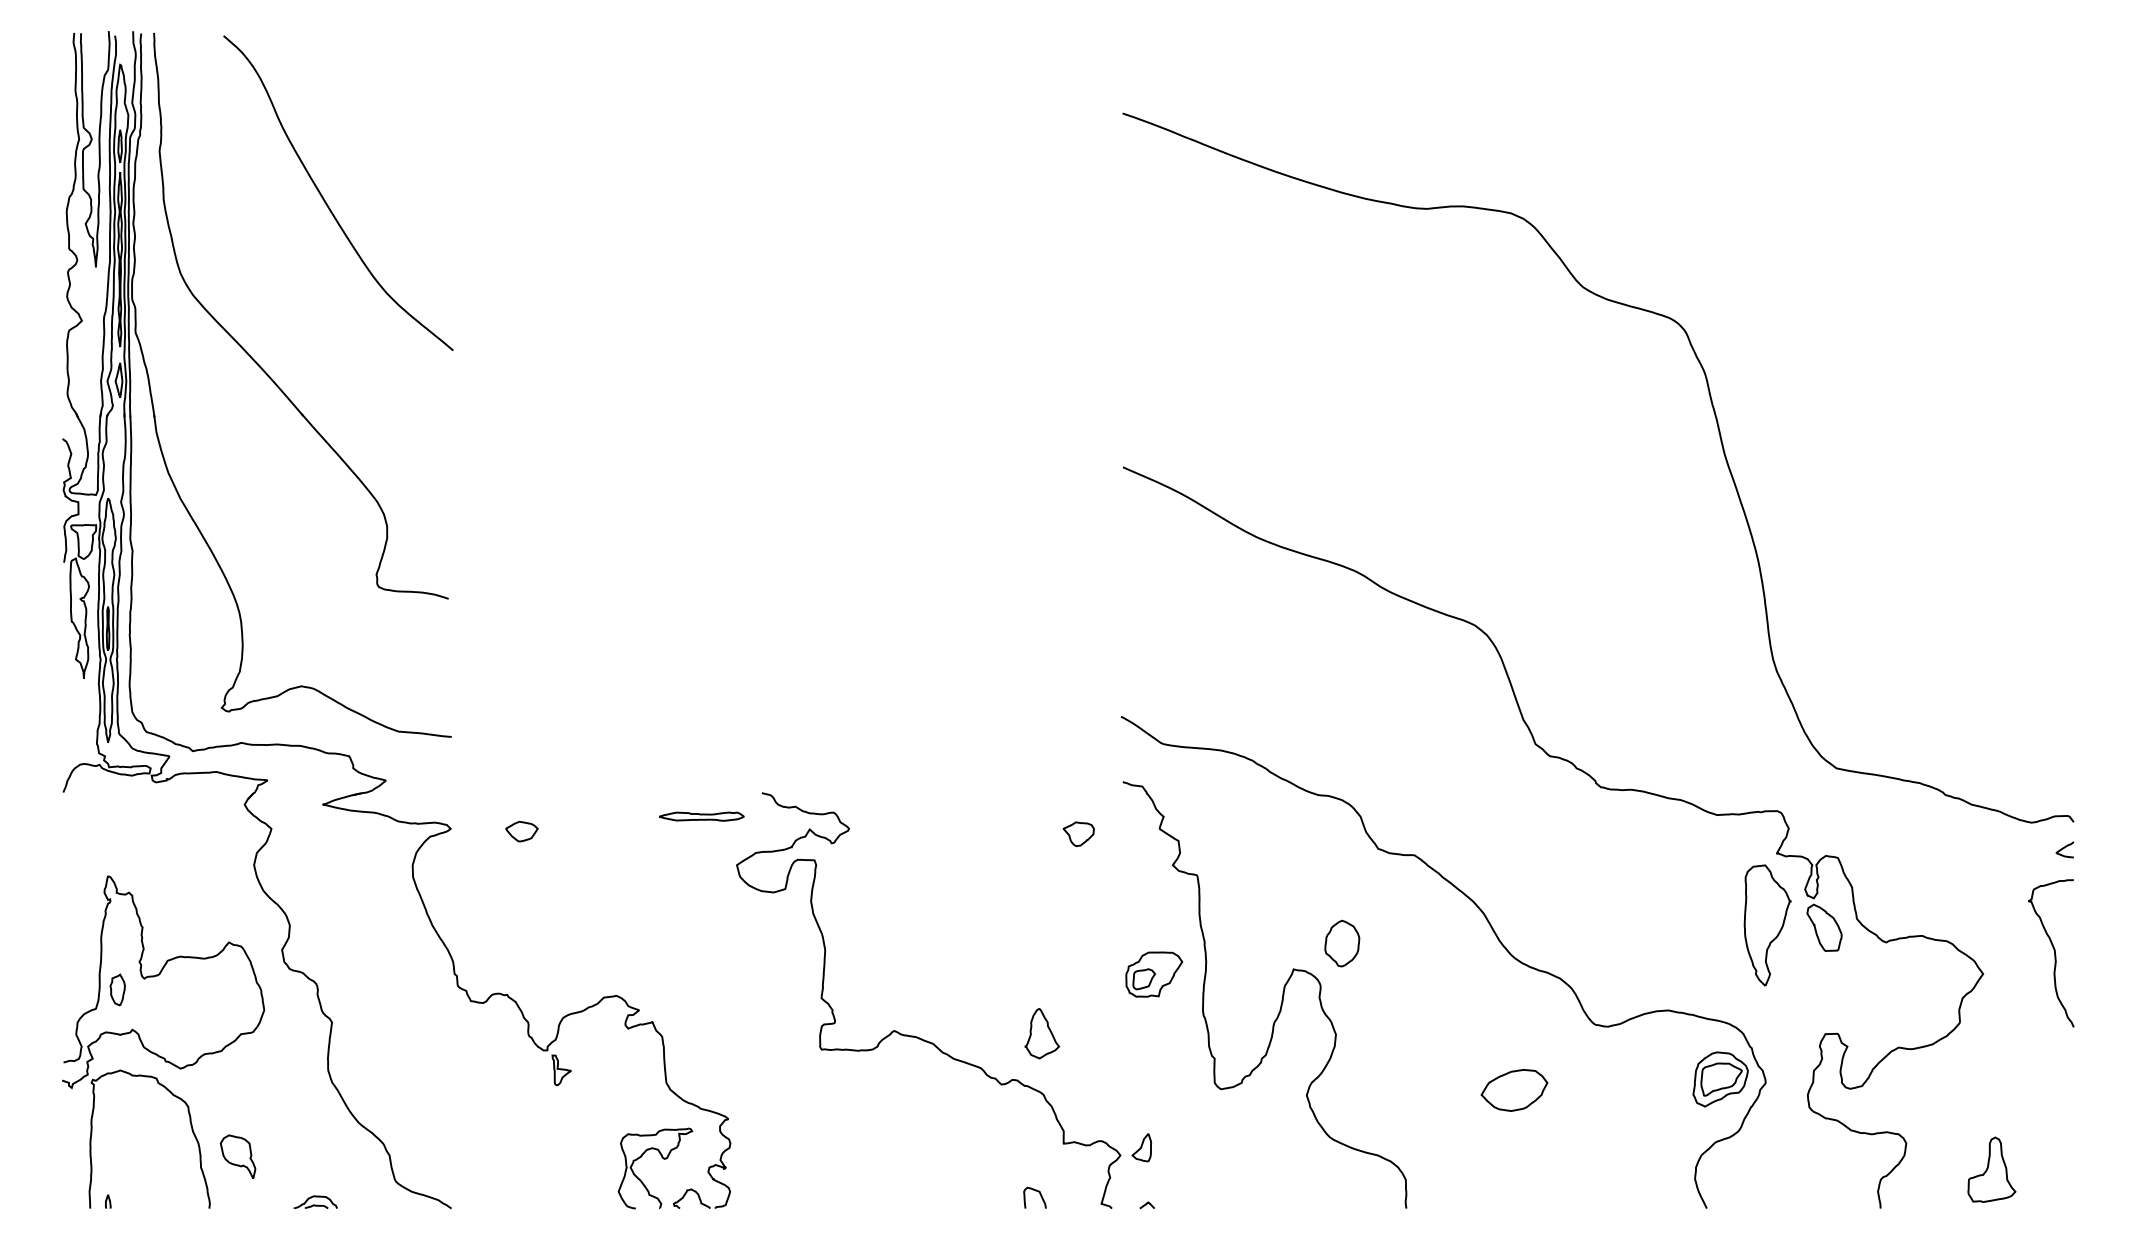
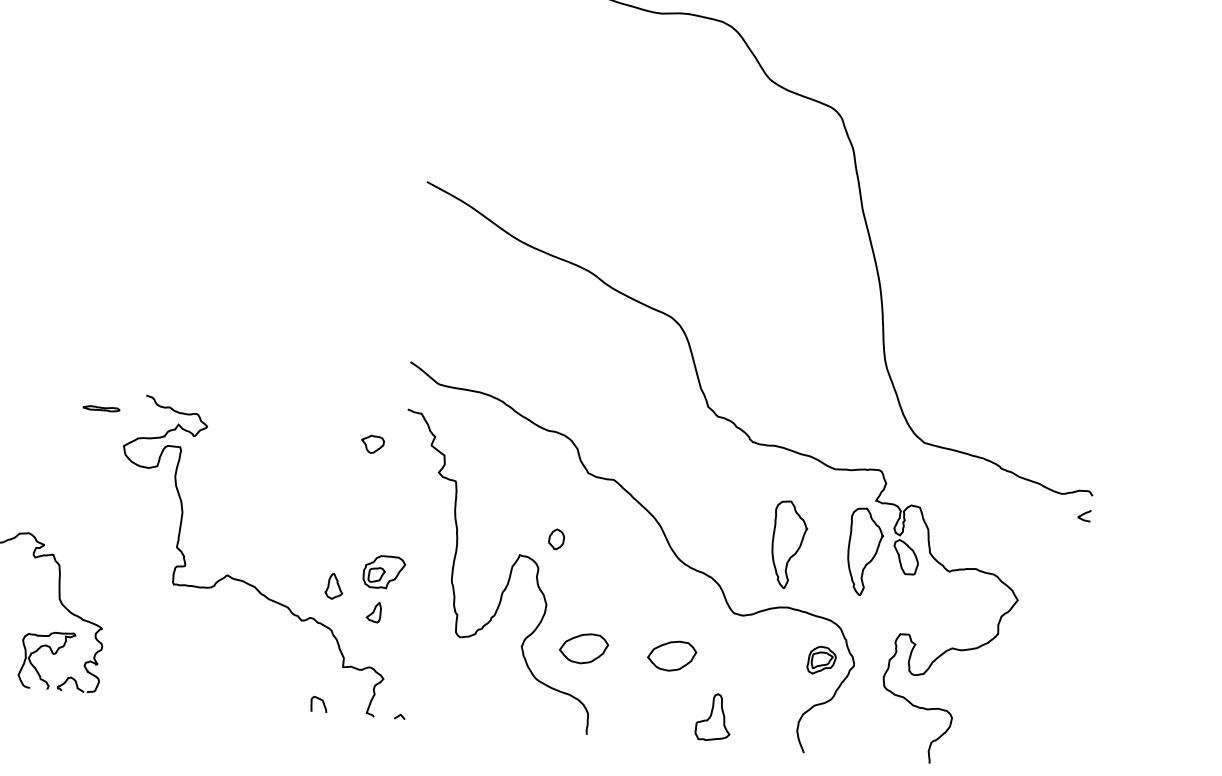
part: (701, 816) -> (101, 408), size x0.6
part: (1662, 924) -> (789, 545), added
part: (1342, 943) -> (556, 539), size x0.6
curve: (2054, 953) -> (1070, 589), removed
part: (1154, 974) -> (384, 572), moved
part: (1042, 1033) -> (334, 586), size x0.7
part: (1720, 1079) -> (821, 660), size x0.7
part: (1392, 1090) -> (583, 648), added
part: (1141, 1147) -> (373, 612), moved
part: (1991, 1169) -> (713, 717), moved

